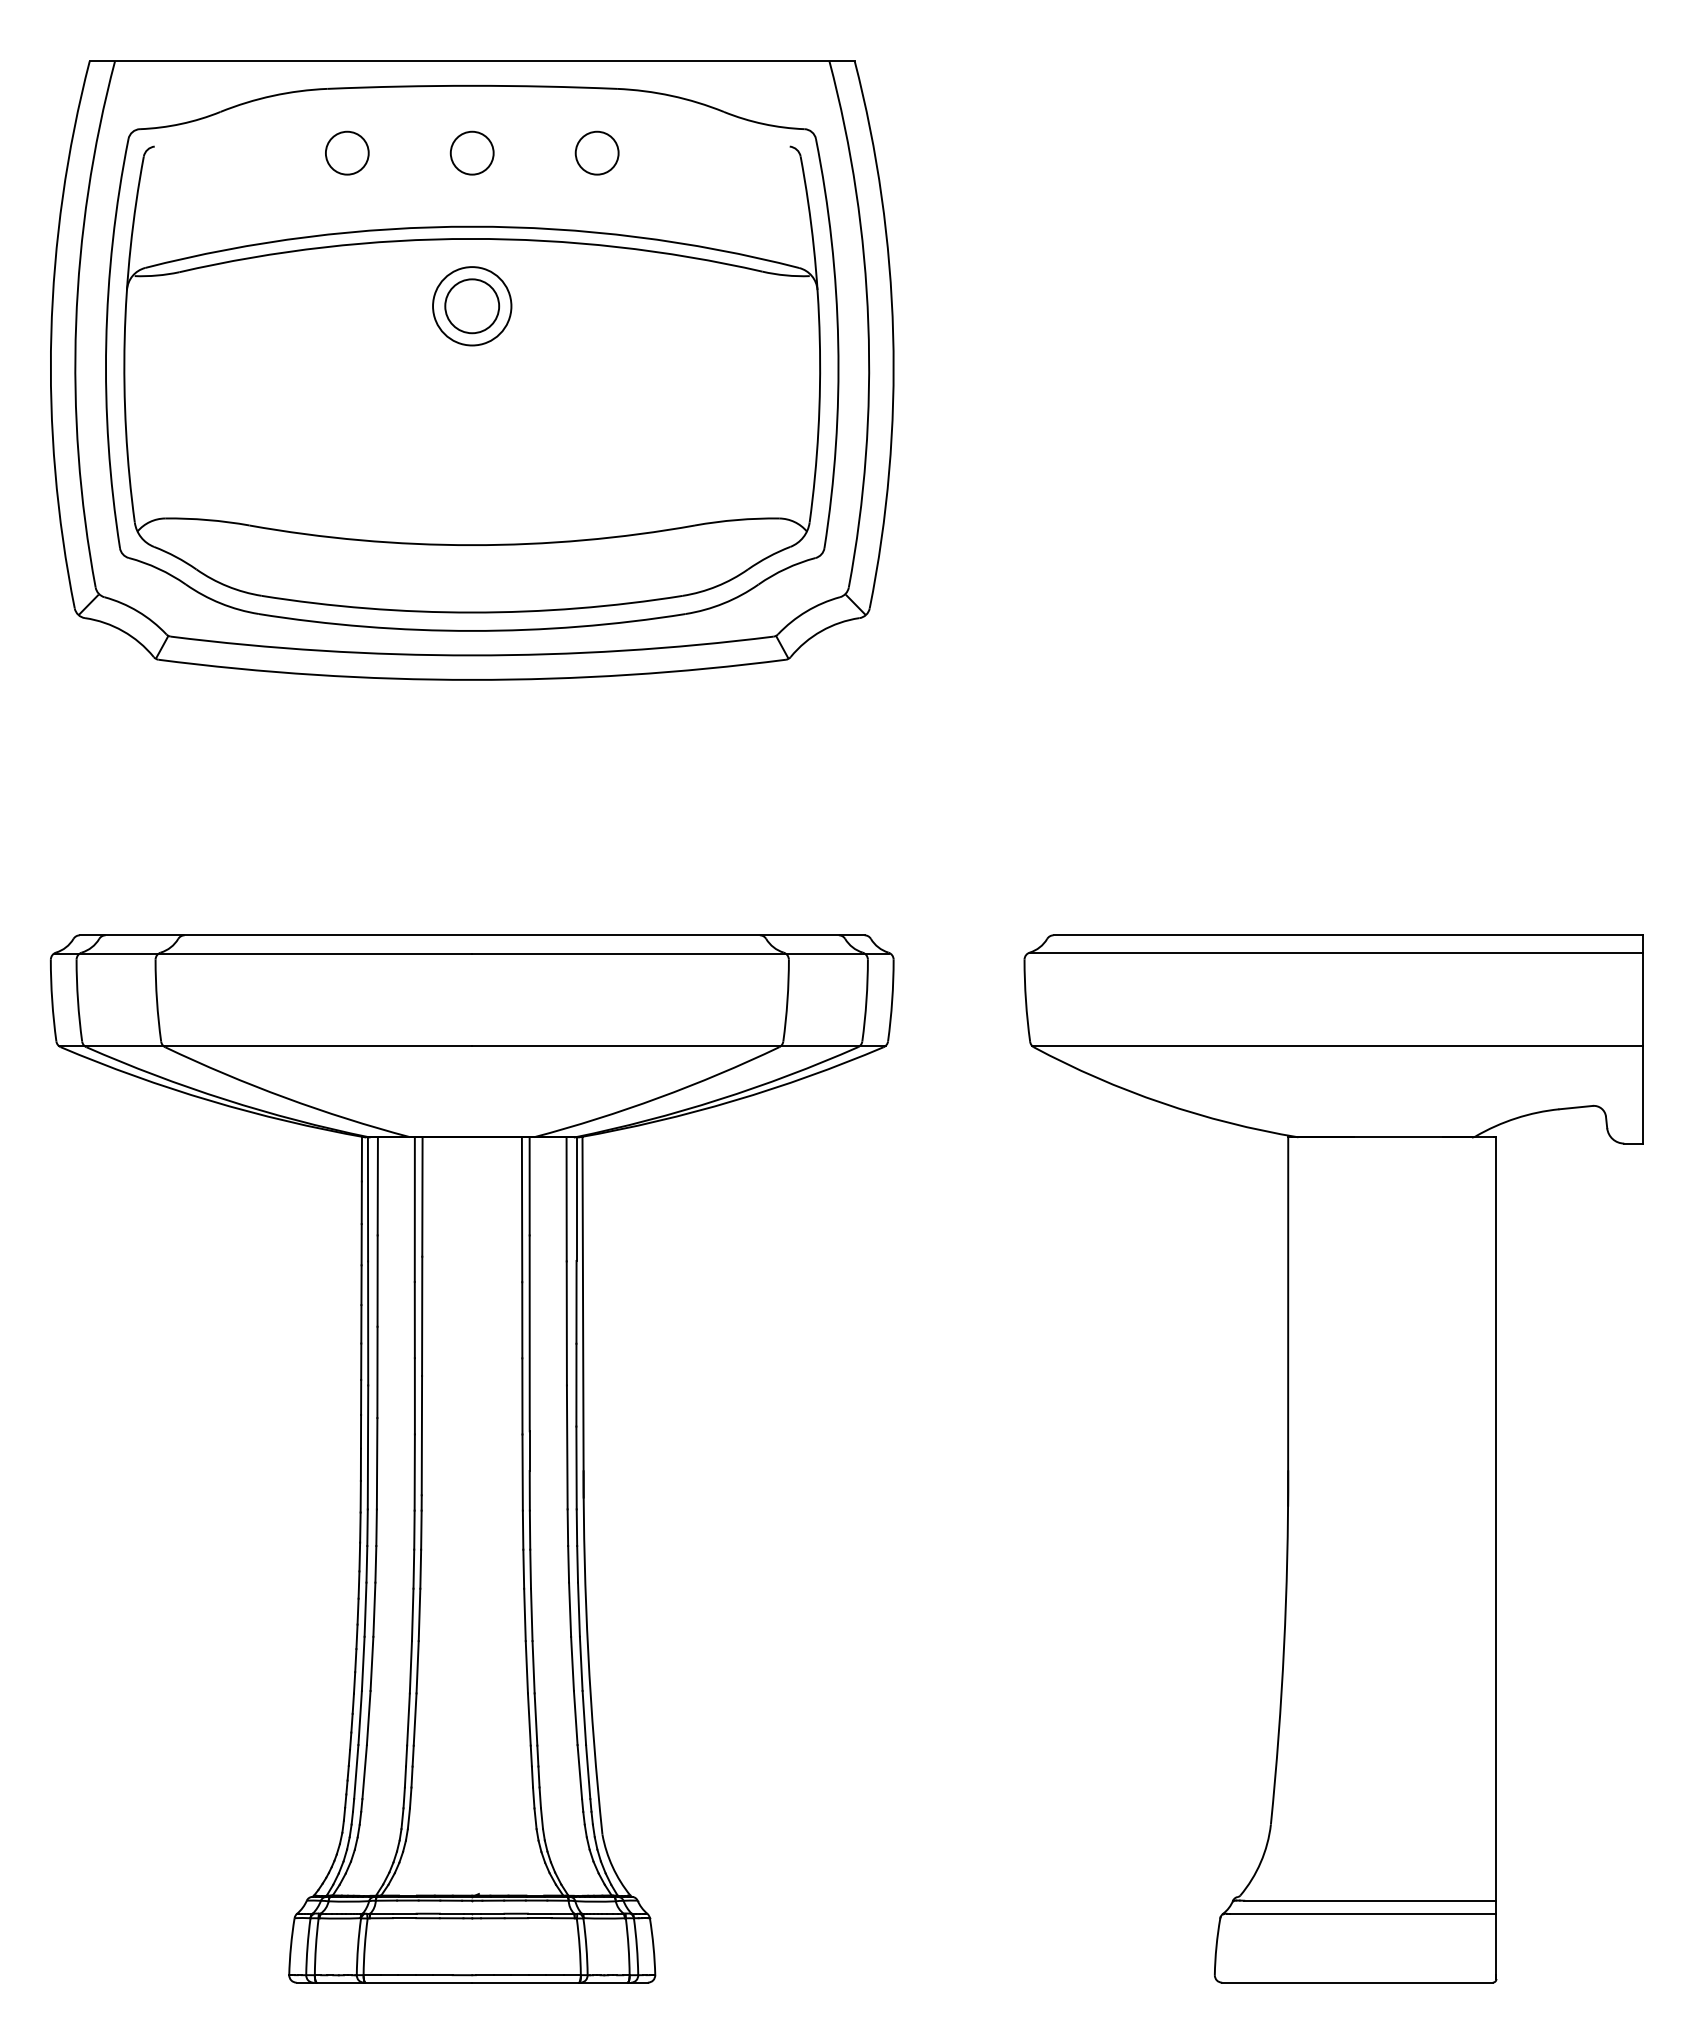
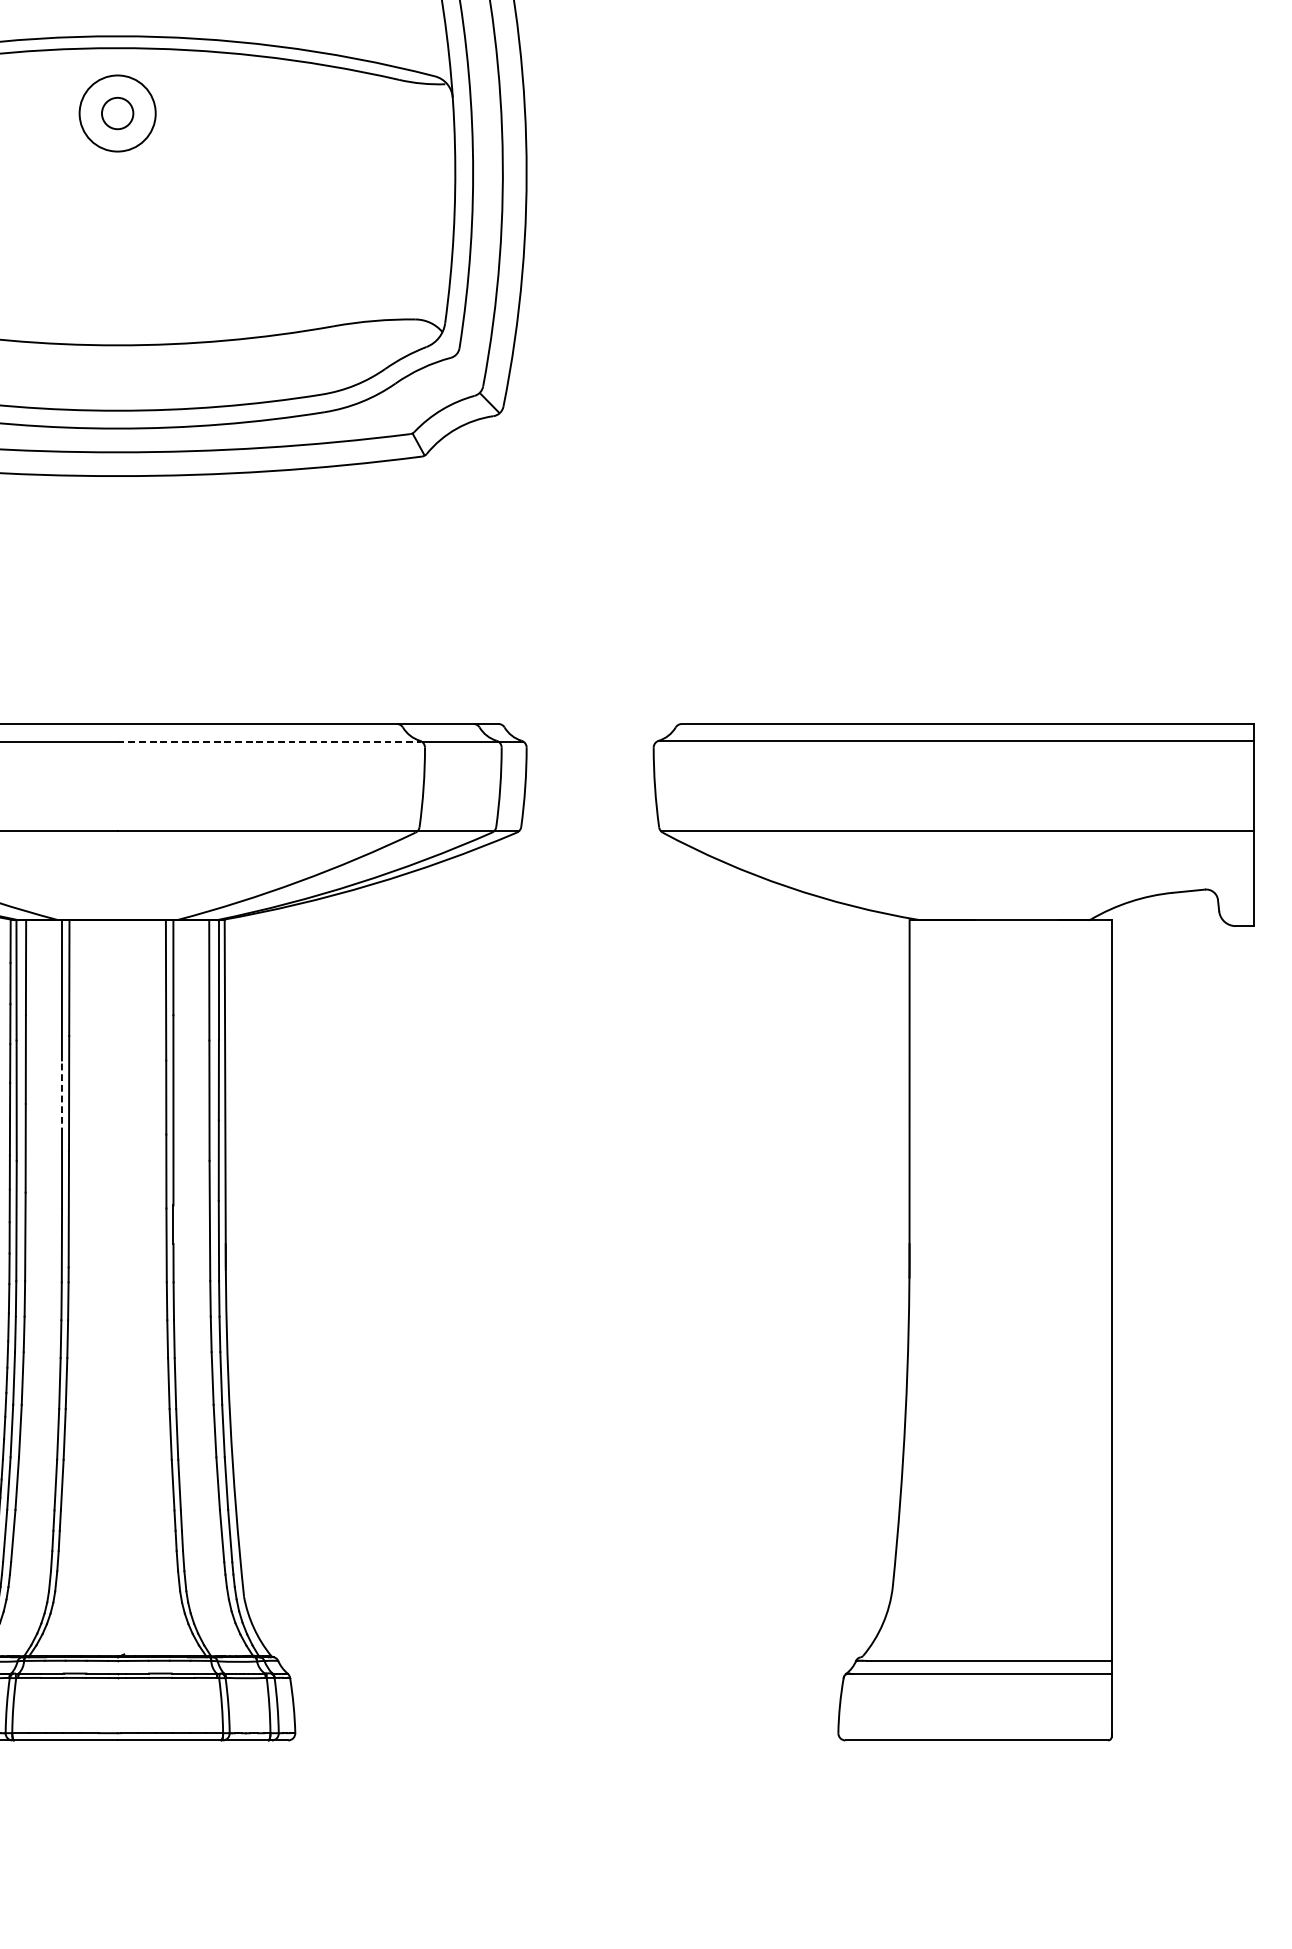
circle: (472, 306) -> (117, 113), size x0.6
line: (628, 953) -> (269, 741), solid -> dashed
line: (414, 1319) -> (61, 1096), solid -> dashed

